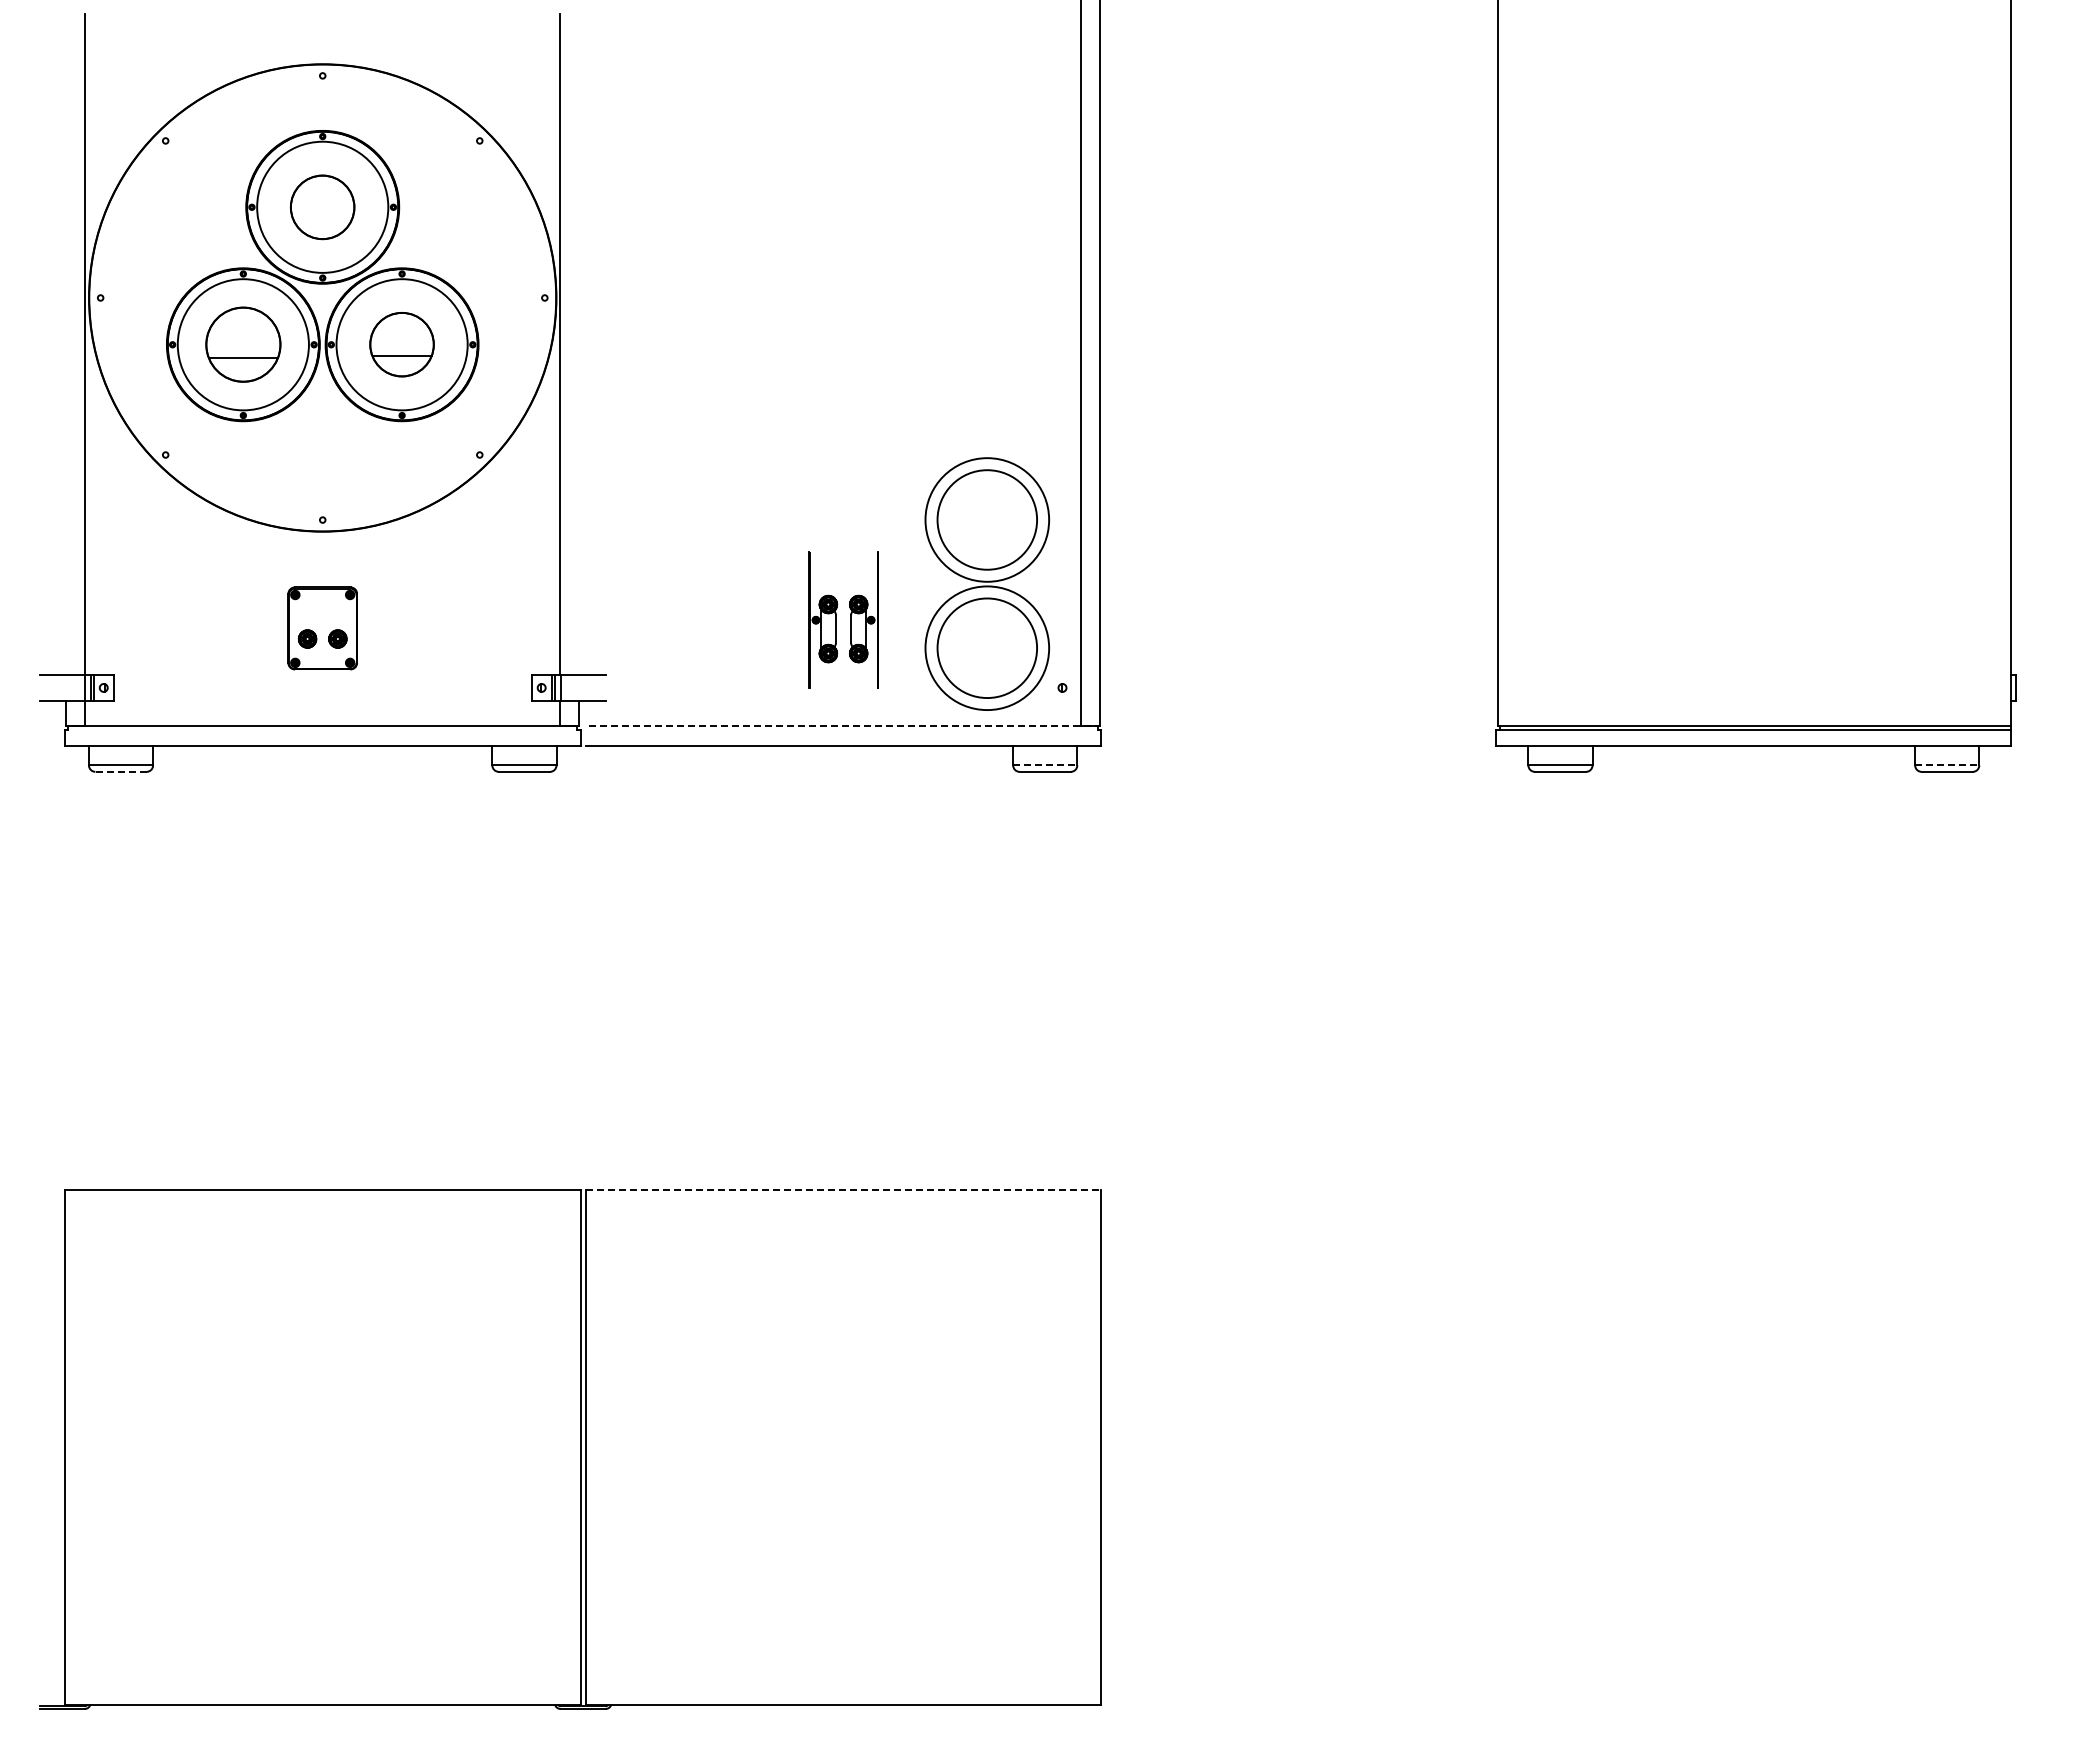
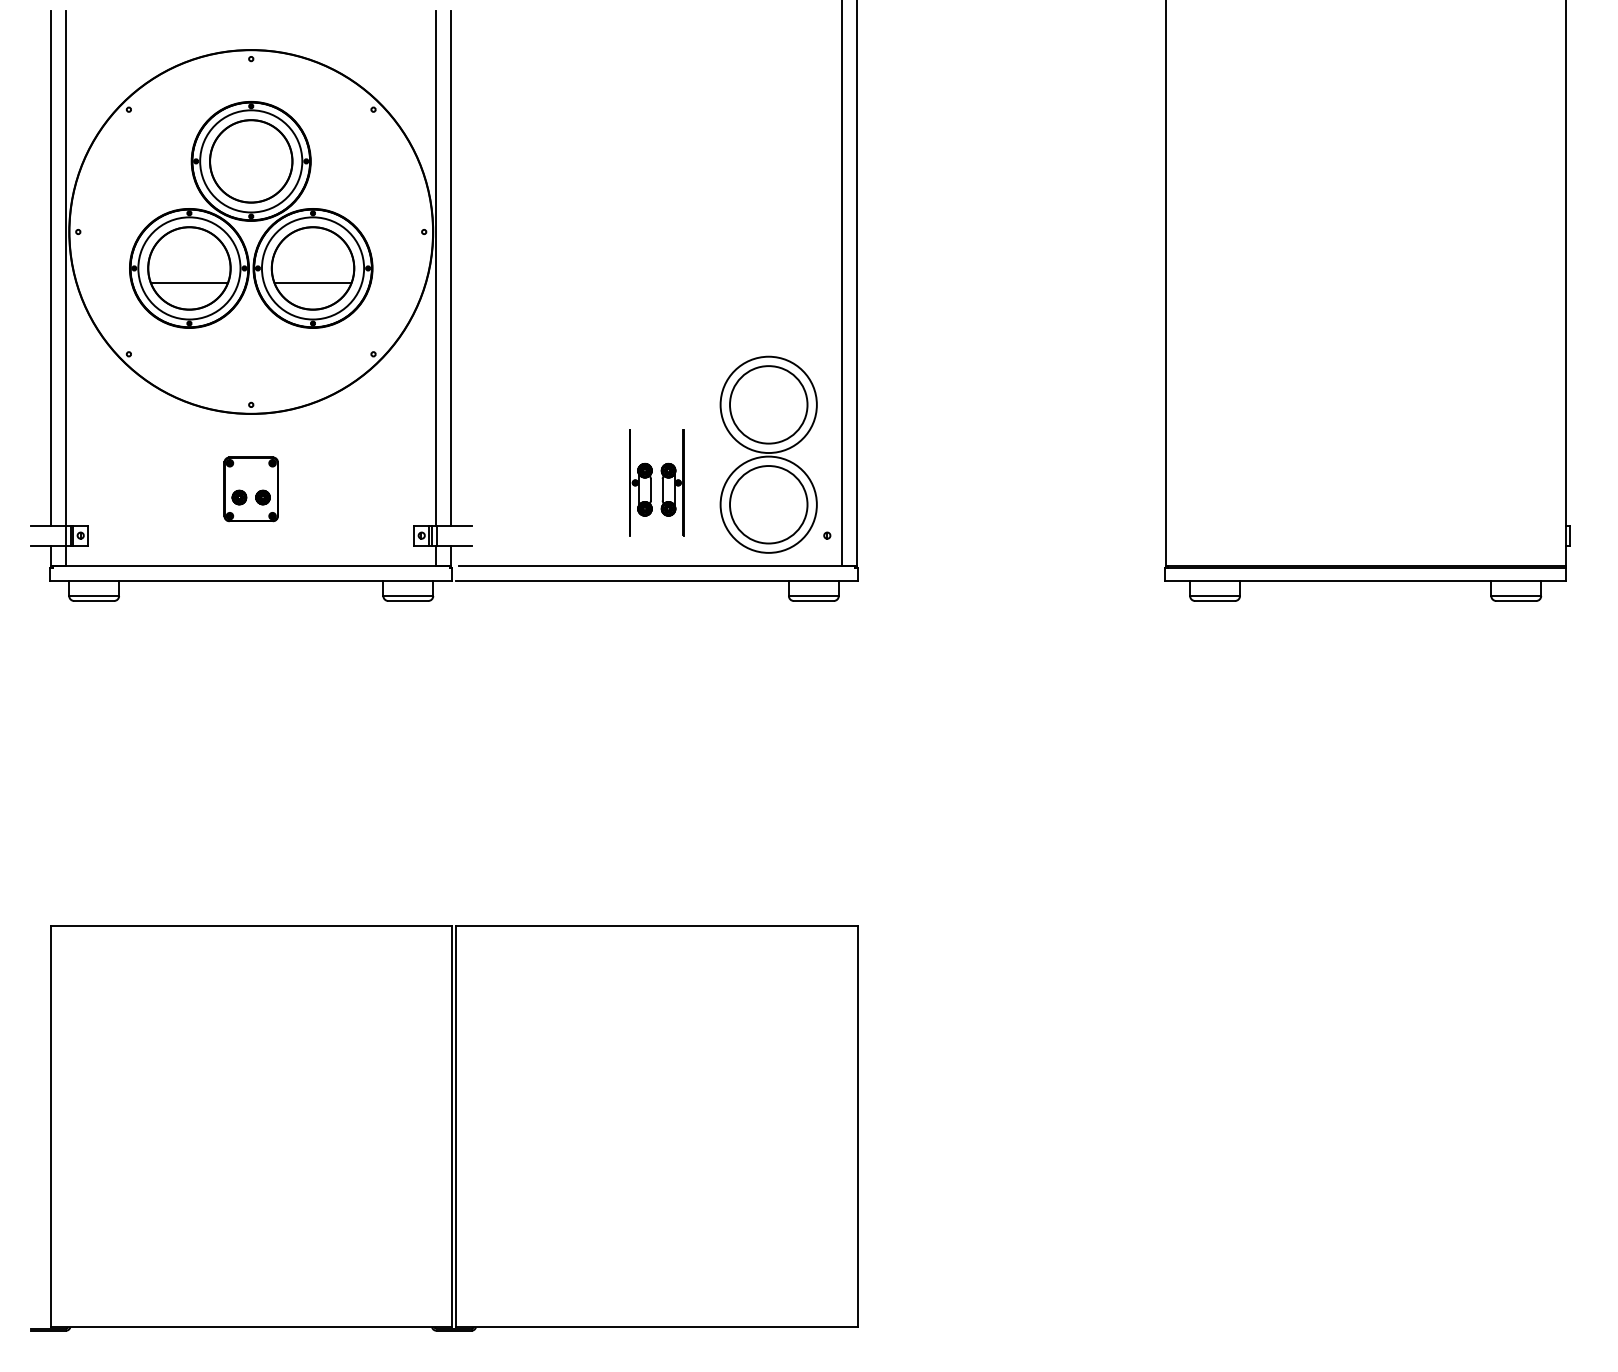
circle: (322, 207) -> (251, 161), size x1.67
line: (66, 344) -> (51, 268), added
part: (243, 344) -> (189, 268), size x1.43
part: (401, 344) -> (312, 268), size x1.67
line: (579, 344) -> (451, 268), added
line: (843, 726) -> (656, 565), dashed -> solid
line: (1045, 765) -> (814, 596), dashed -> solid
line: (1947, 765) -> (1516, 596), dashed -> solid
line: (121, 771) -> (94, 600), dashed -> solid
line: (843, 1189) -> (656, 926), dashed -> solid

